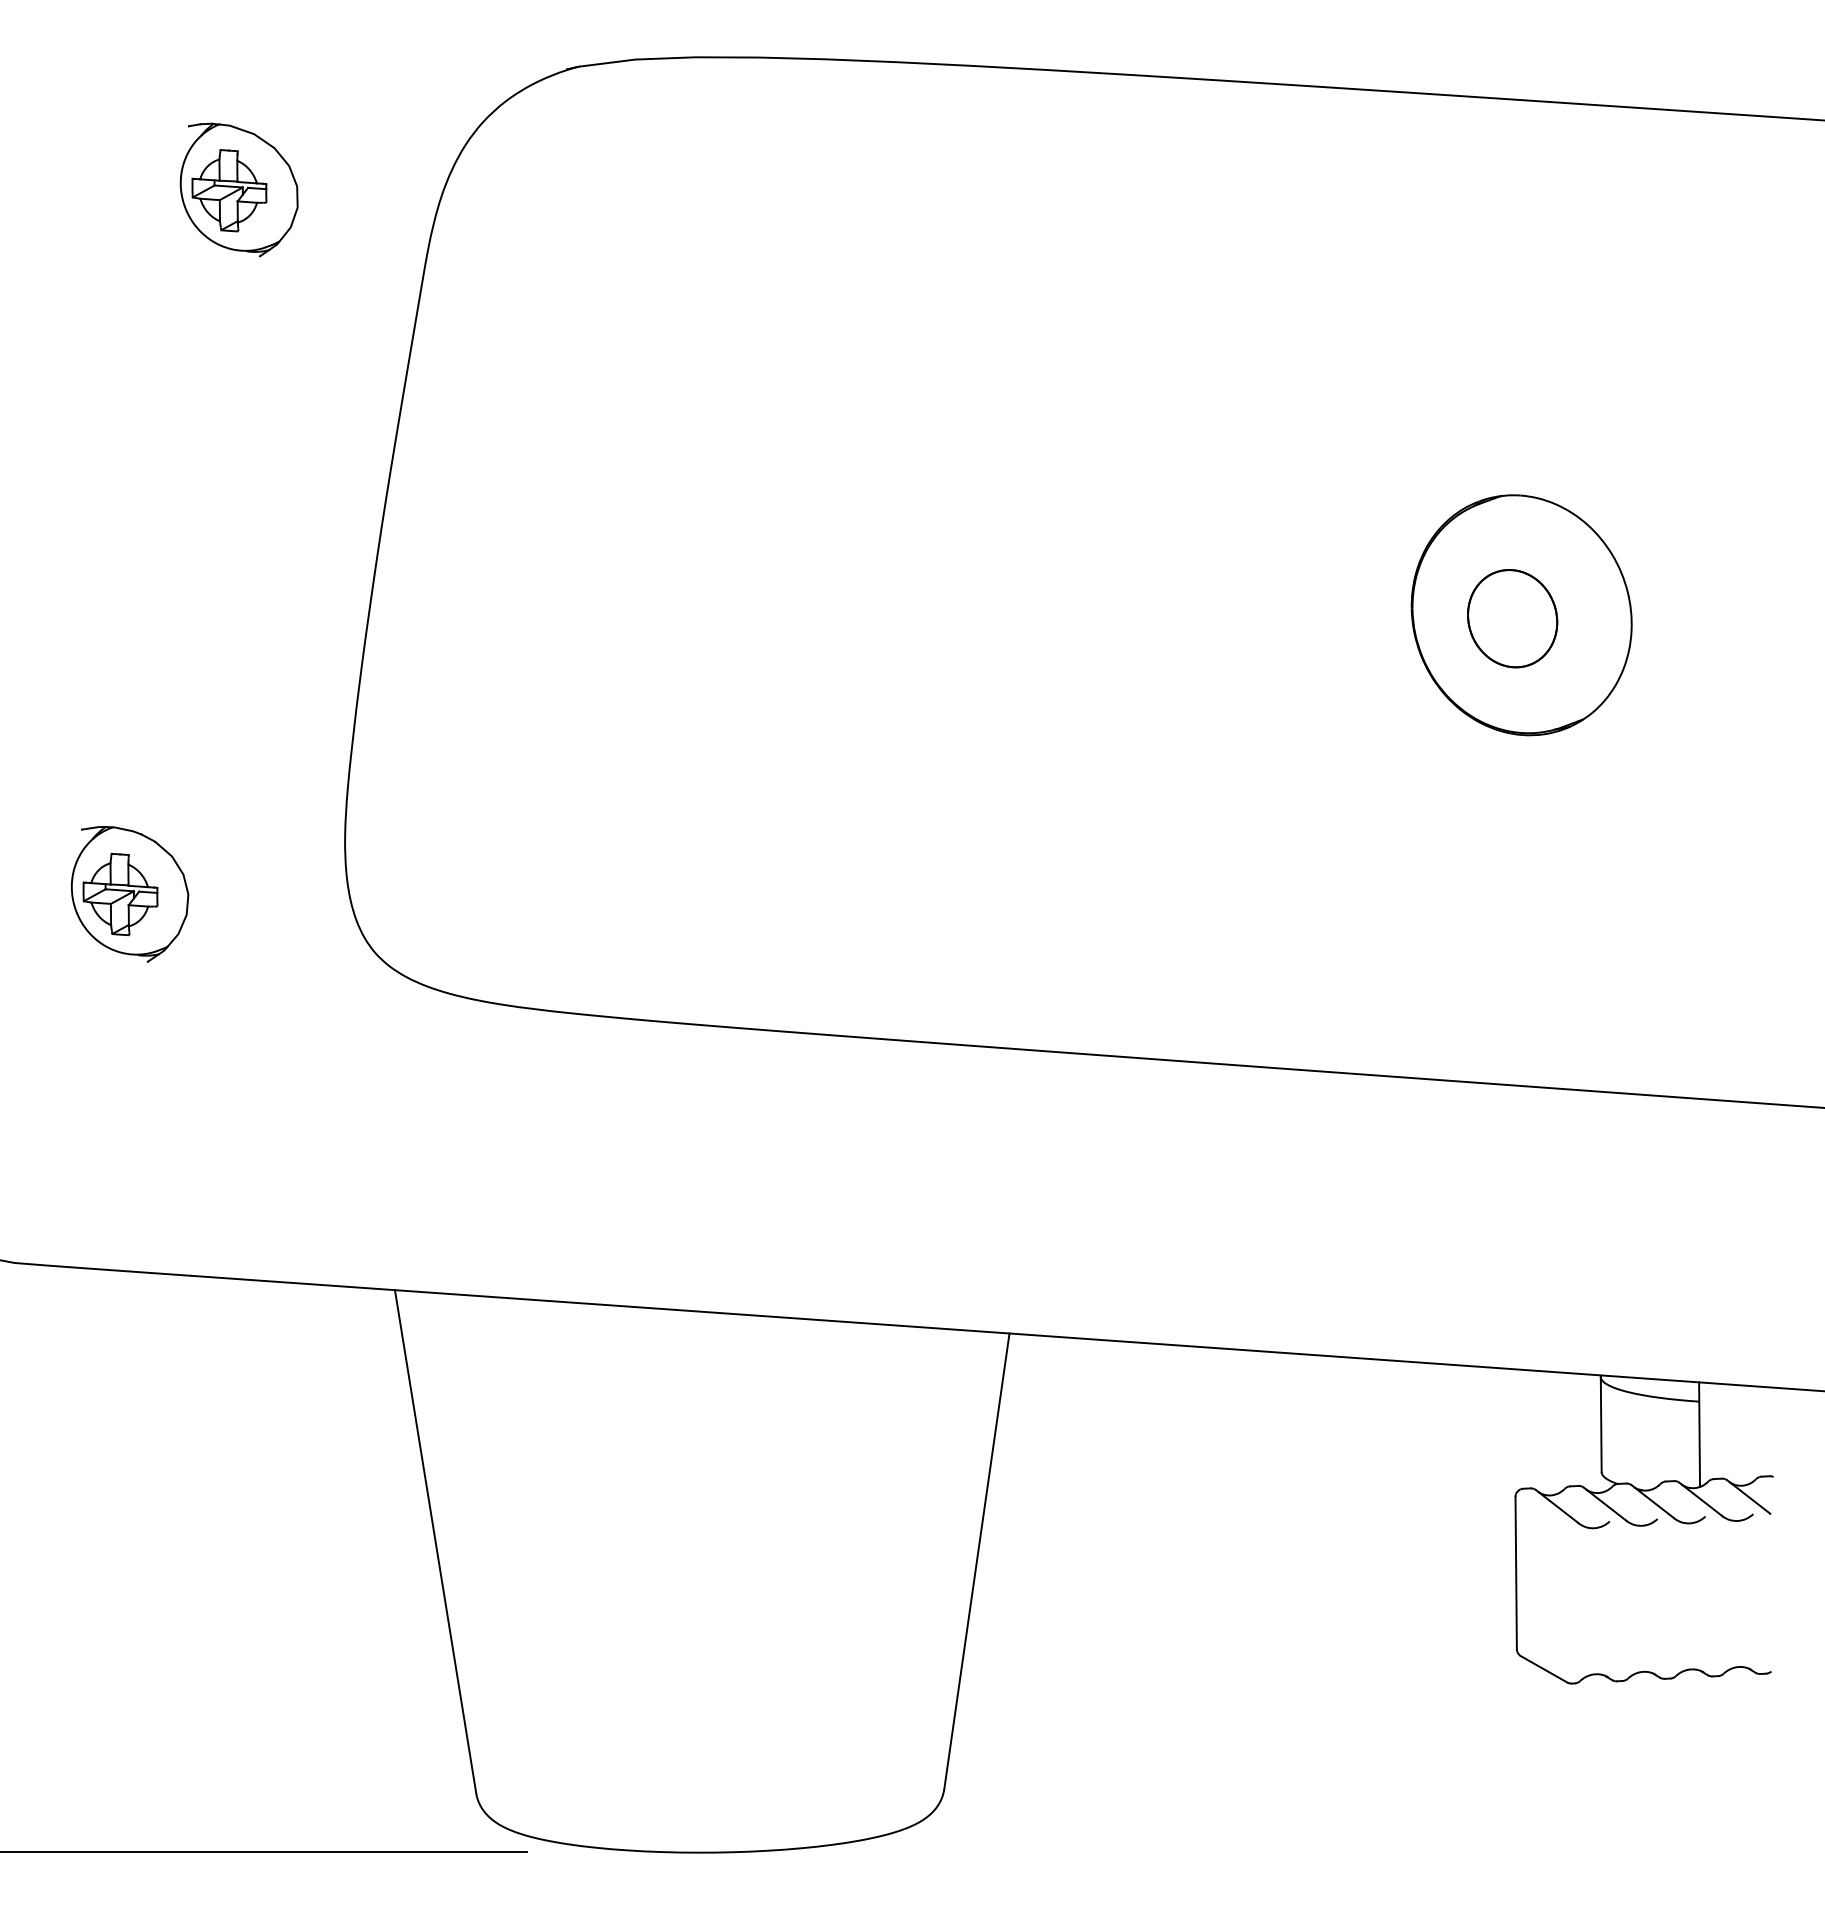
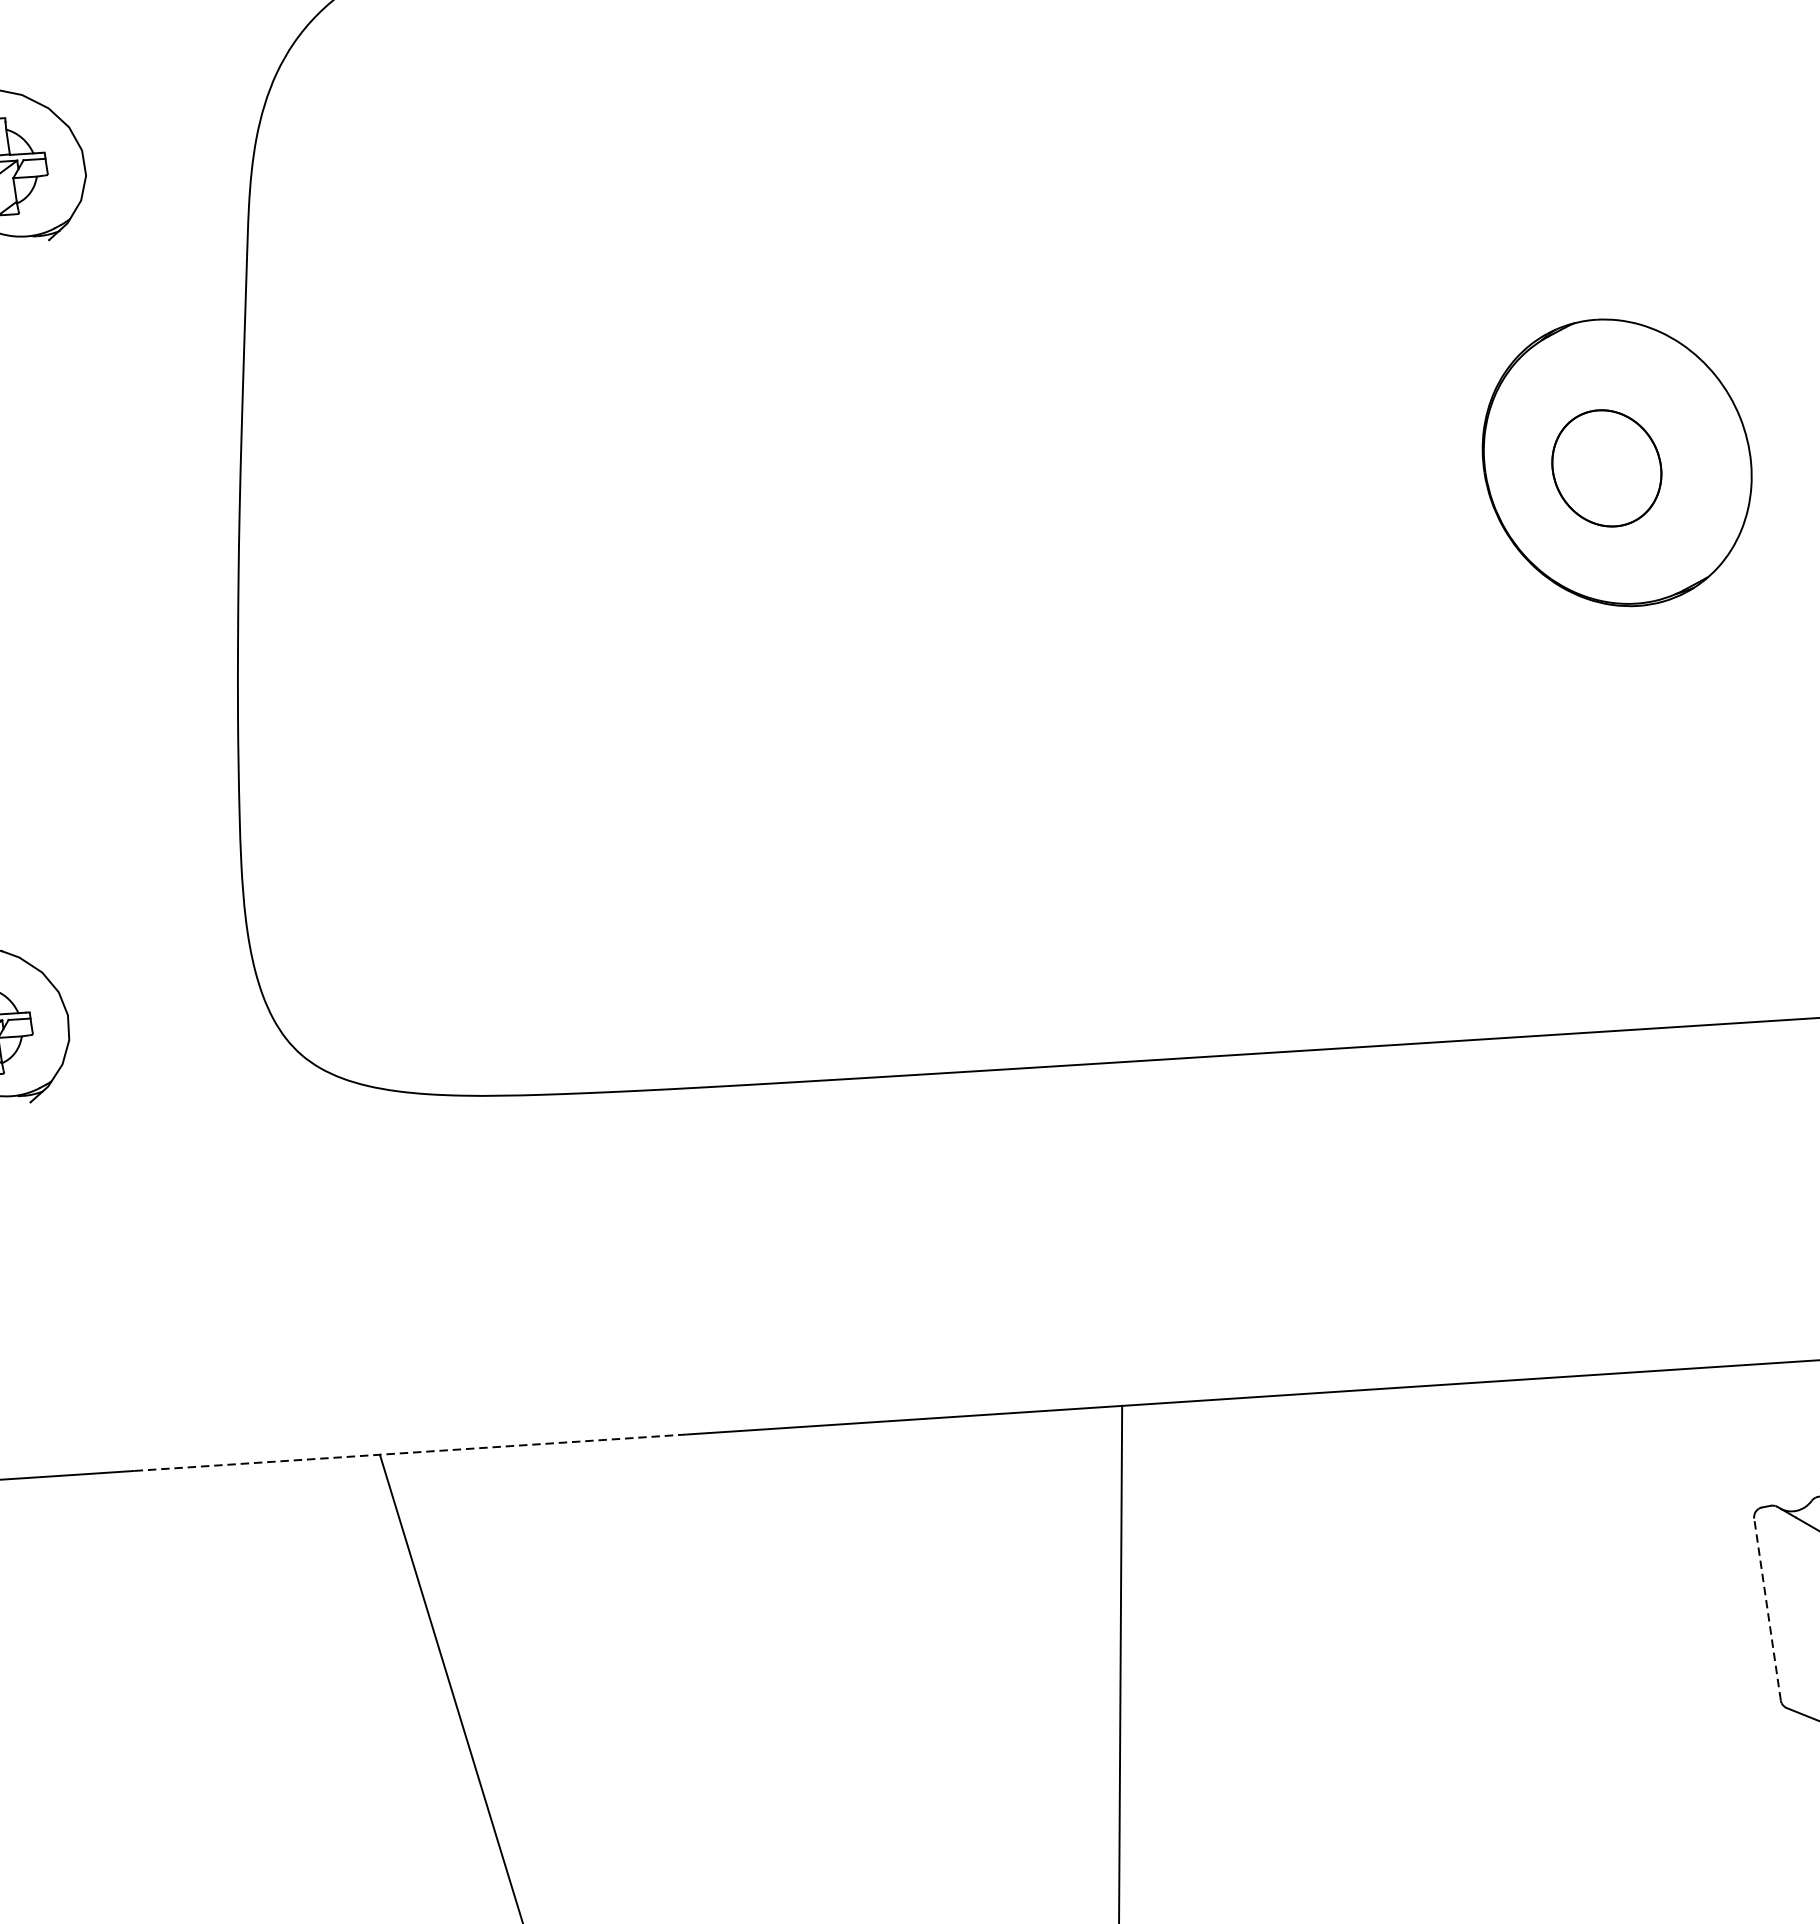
line: (420, 1291) -> (410, 1452), solid -> dashed
line: (1516, 1572) -> (1767, 1608), solid -> dashed

